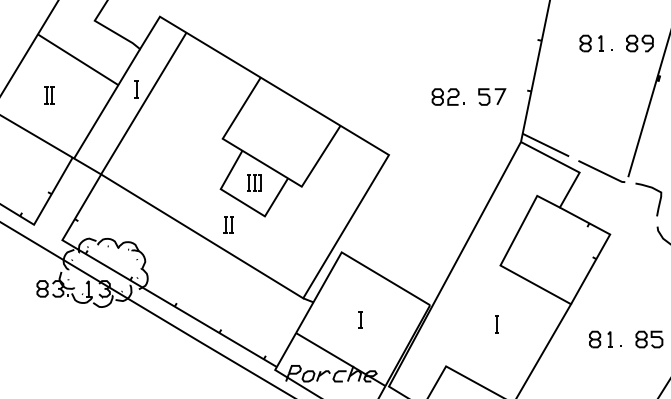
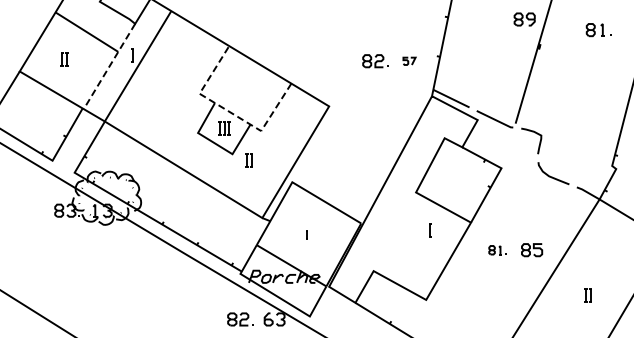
part: (596, 43) -> (490, 19), removed
part: (492, 97) -> (409, 61), size x0.6
line: (107, 105) -> (109, 67), solid -> dashed
line: (262, 162) -> (230, 112), solid -> dashed
part: (227, 224) -> (248, 160), moved
part: (359, 319) -> (306, 234), size x0.6
line: (497, 324) -> (430, 230), moved
part: (605, 339) -> (497, 250), size x0.7

